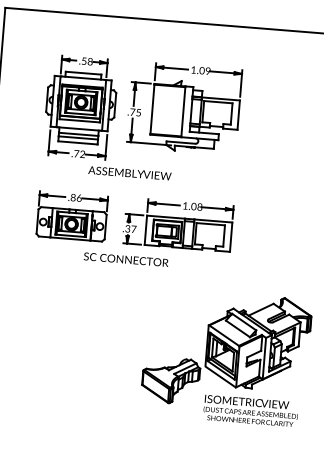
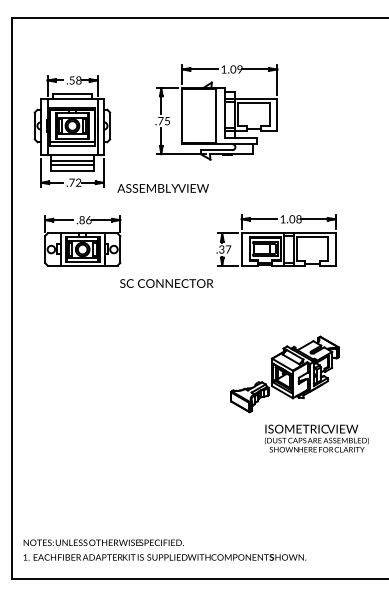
part: (80, 107) -> (72, 131), moved
part: (72, 216) -> (82, 240), moved
part: (178, 224) -> (276, 240), moved
part: (226, 350) -> (284, 374), size x0.6

